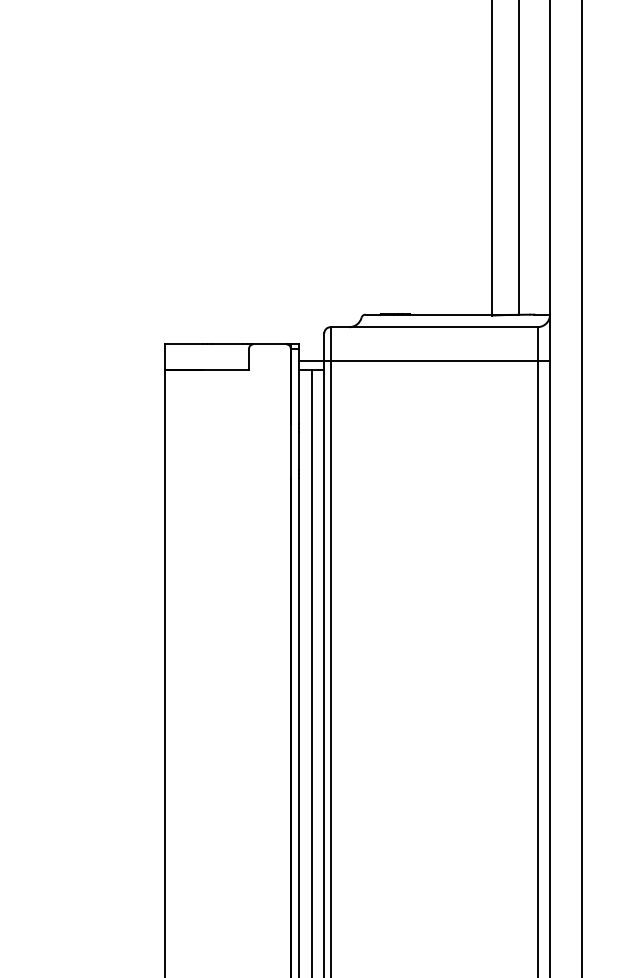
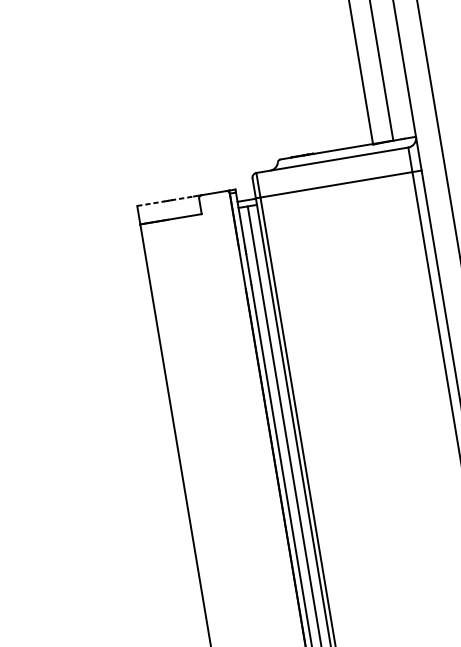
line: (184, 344) -> (151, 203), solid -> dashed
line: (227, 344) -> (182, 198), solid -> dashed

